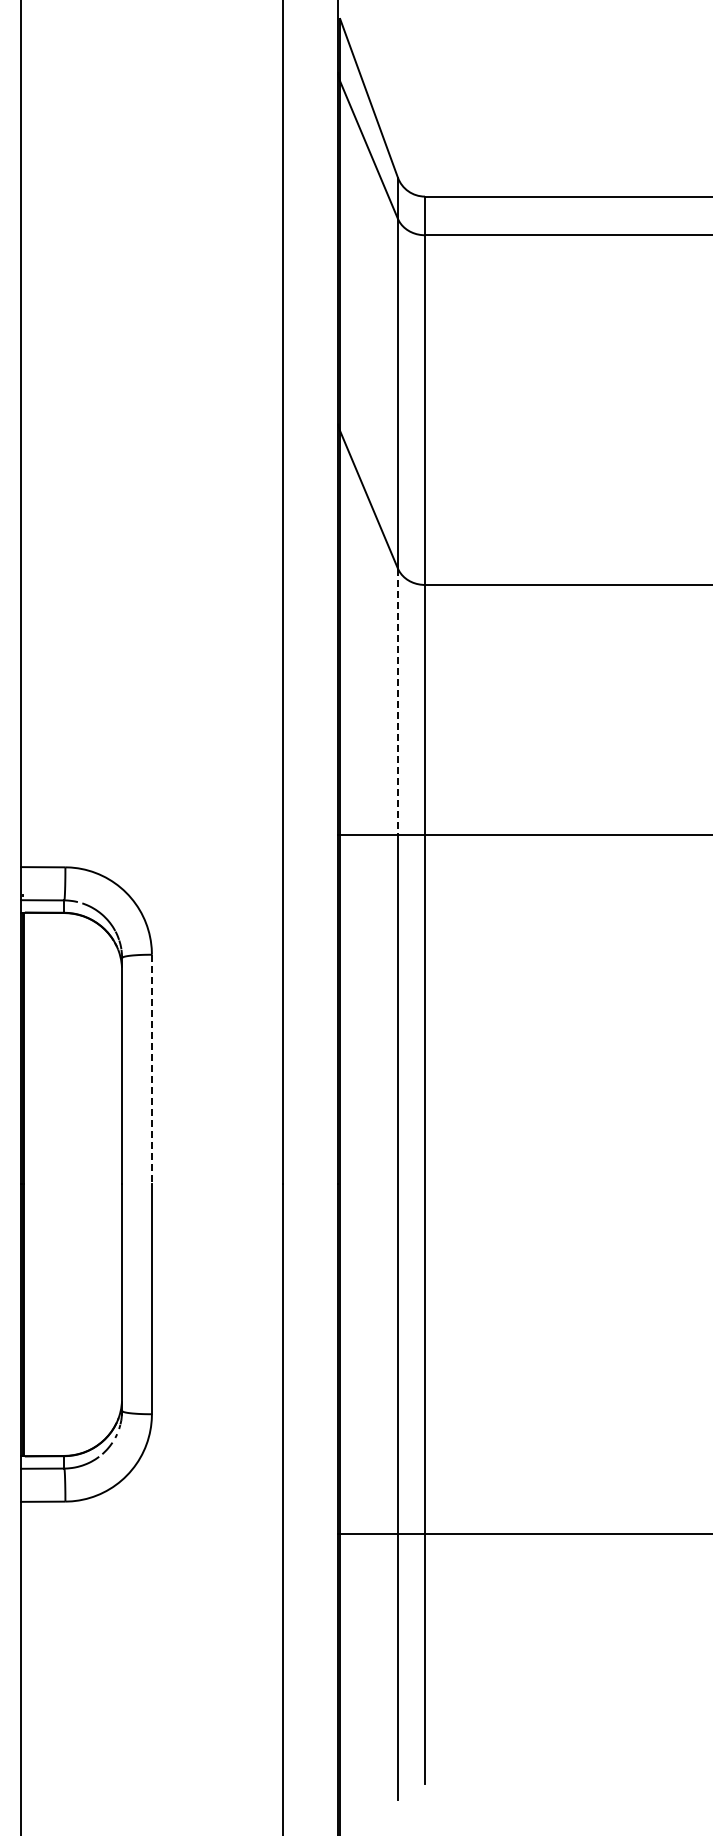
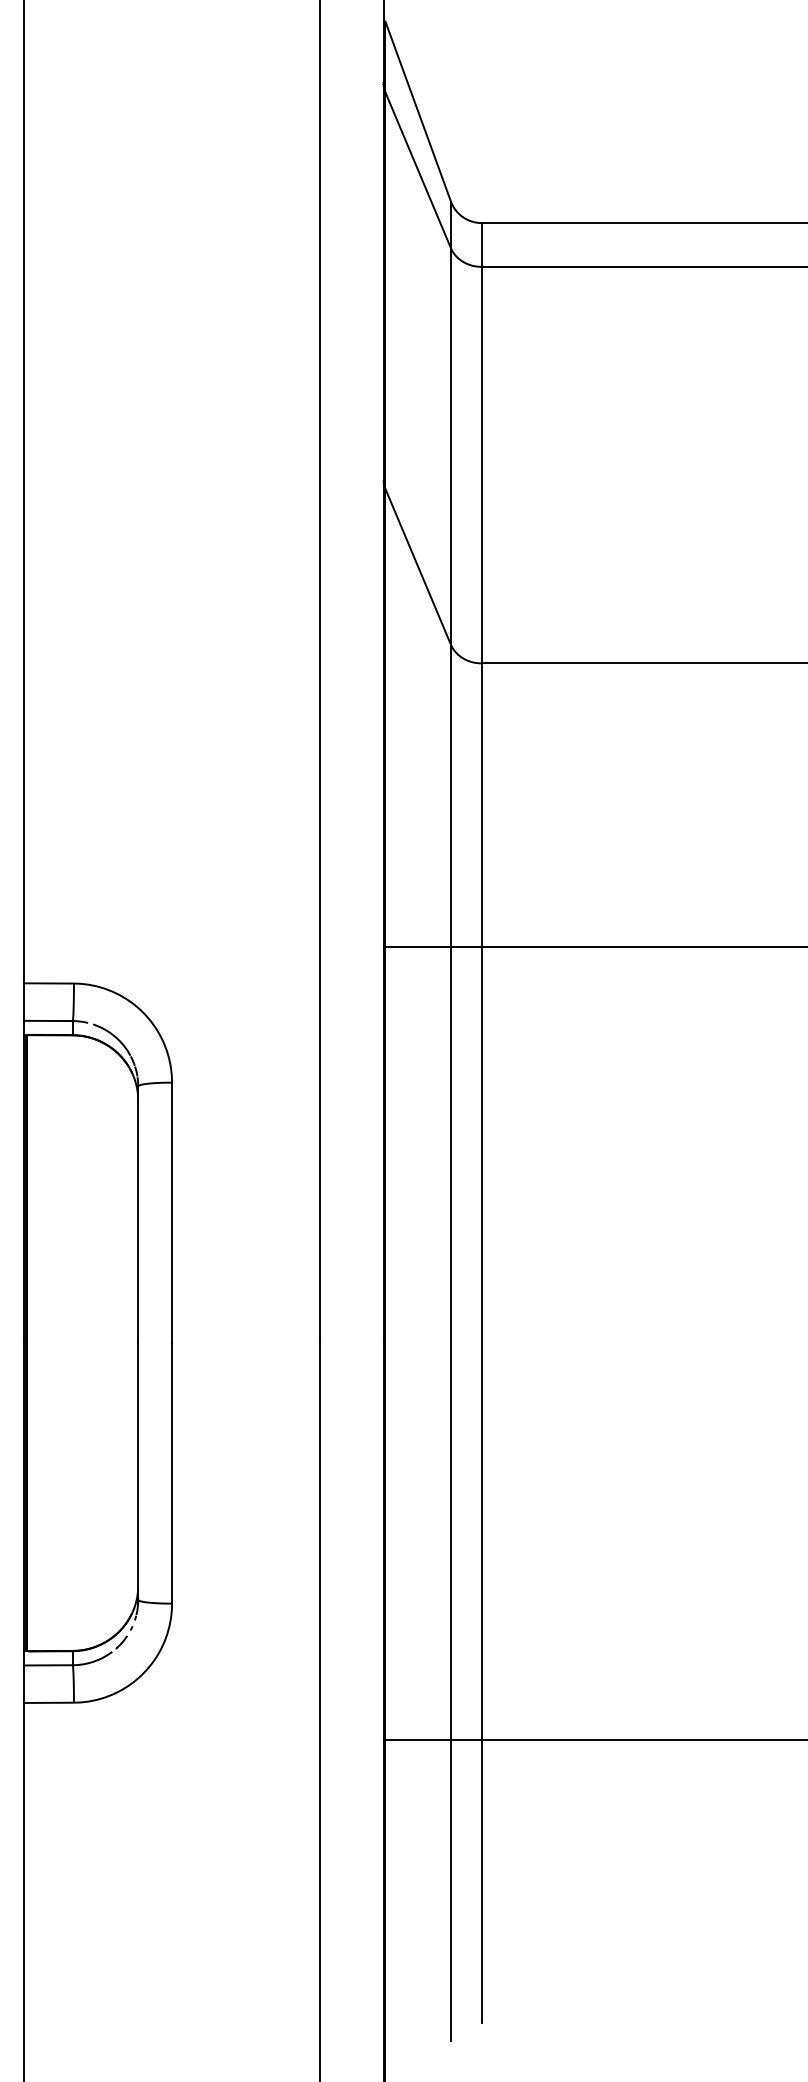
line: (397, 702) -> (450, 796), dashed -> solid
line: (151, 1069) -> (171, 1212), dashed -> solid

